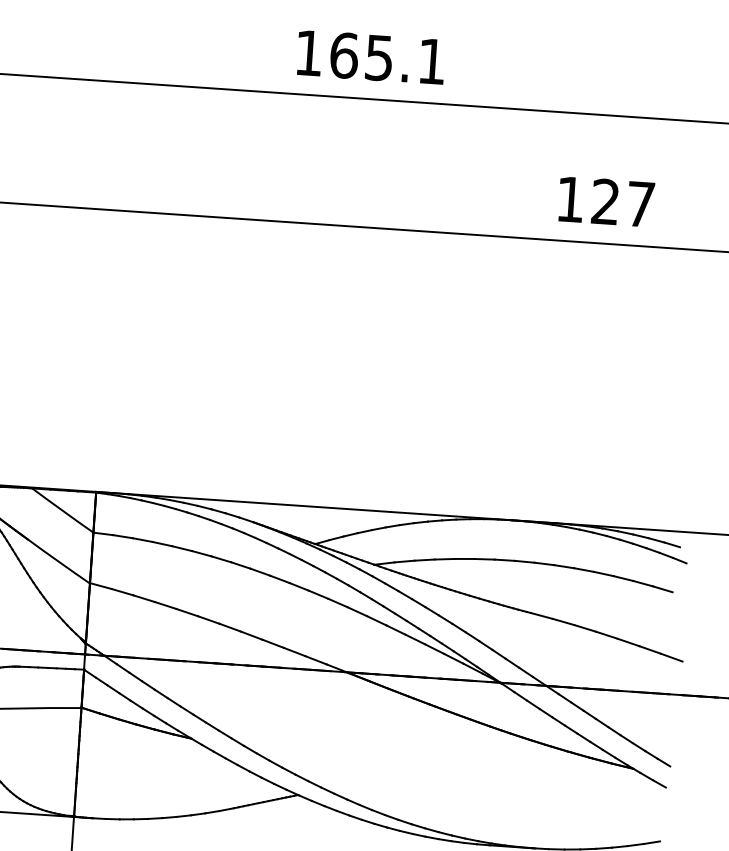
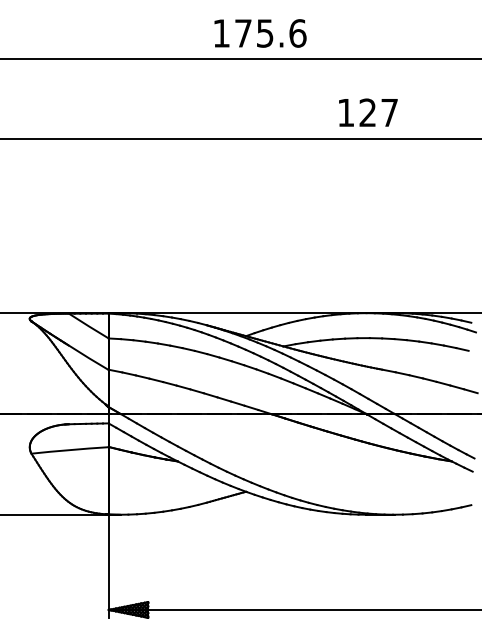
text: (387, 58) -> (270, 33), 165.1 -> 175.6
text: (606, 201) -> (368, 112), moved

